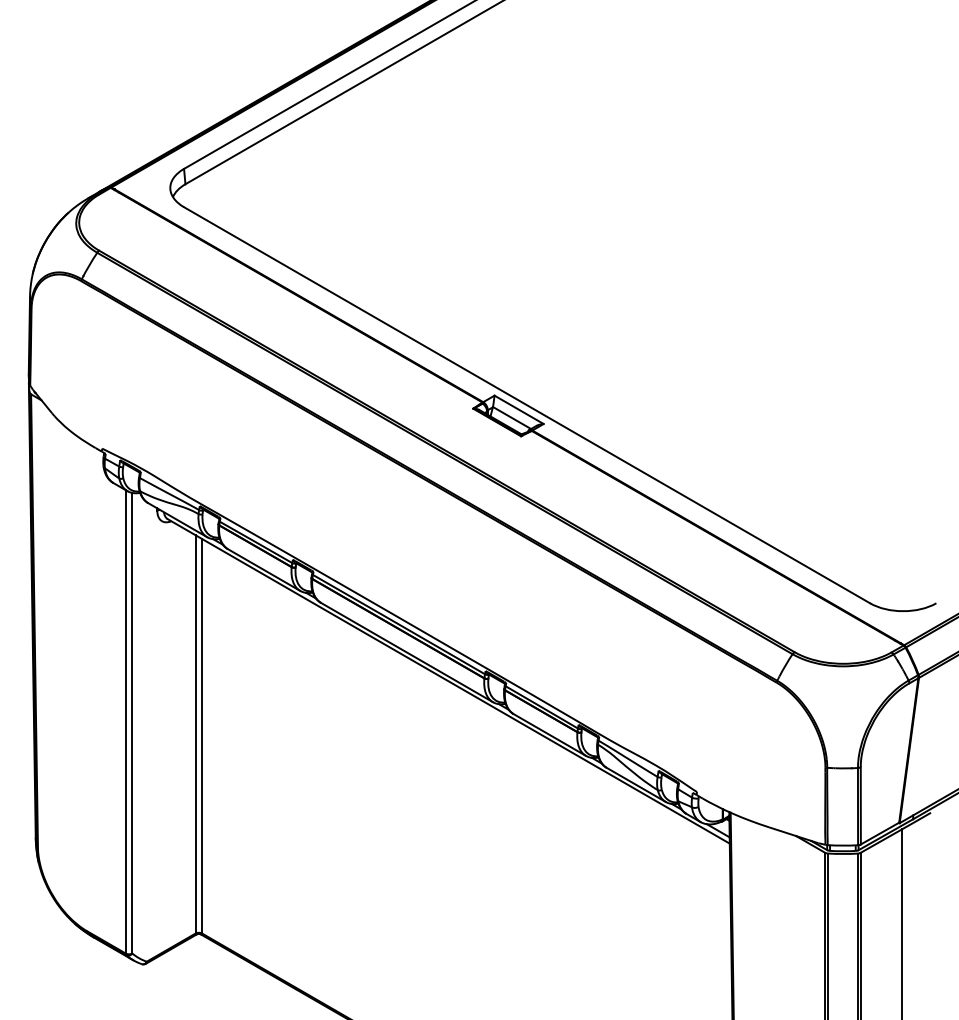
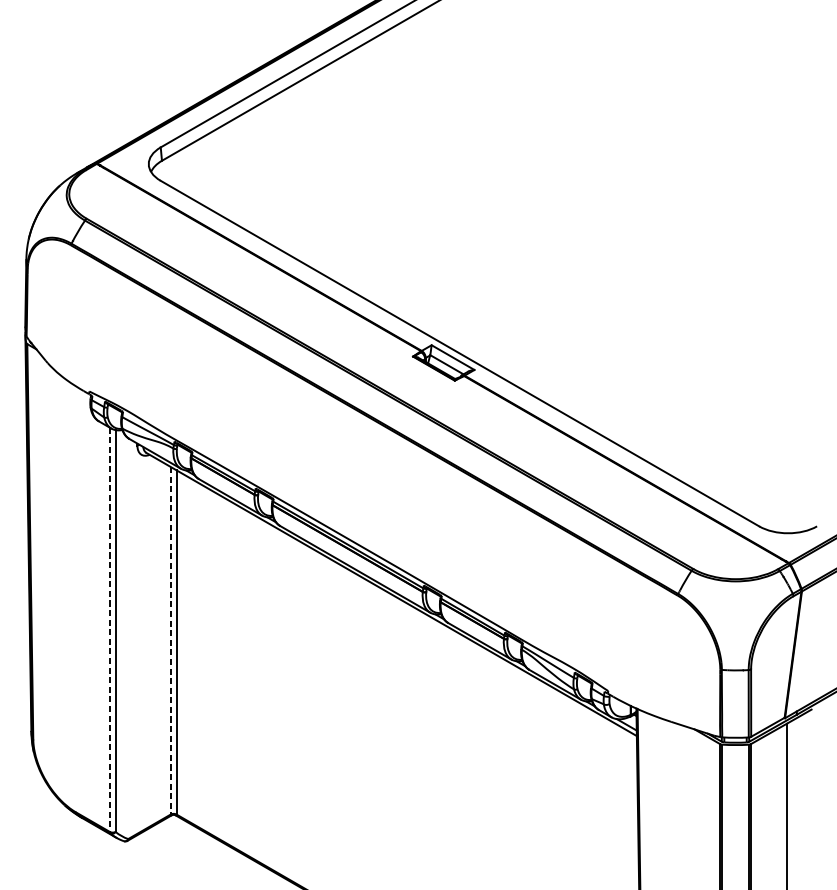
line: (125, 721) -> (109, 629), solid -> dashed
line: (195, 734) -> (170, 640), solid -> dashed

